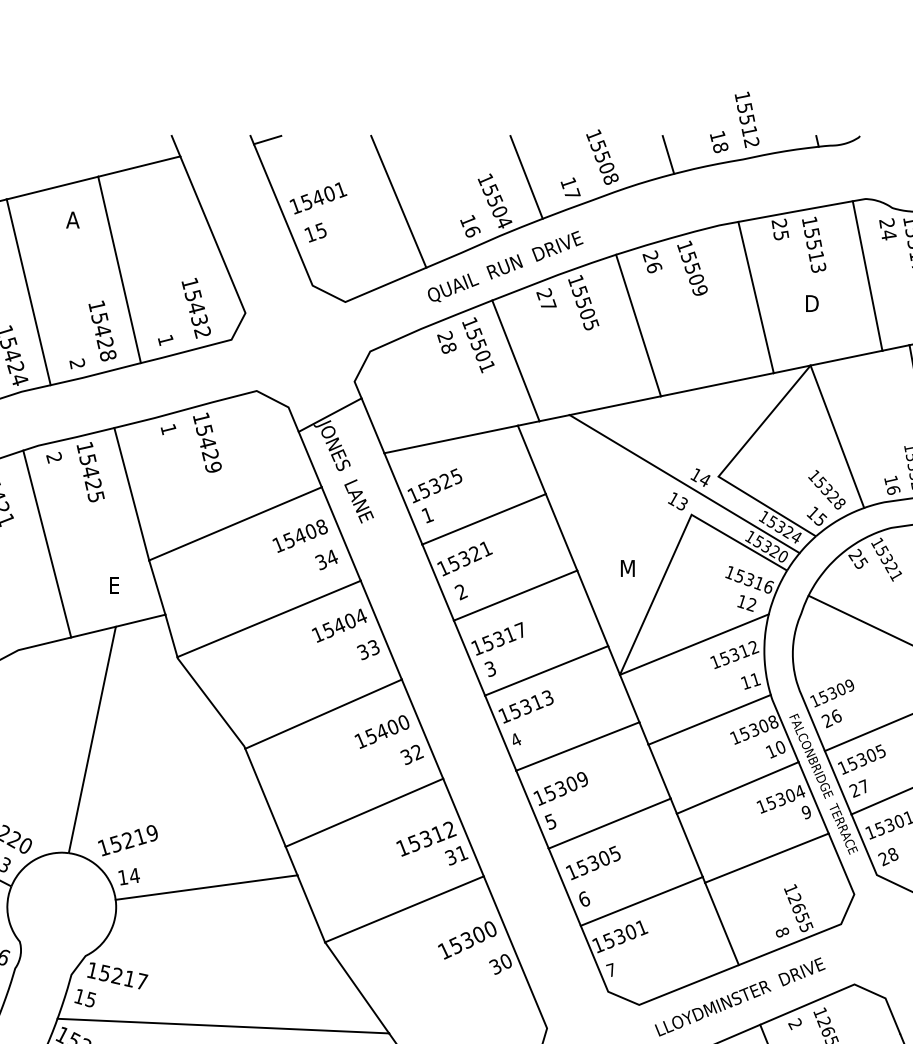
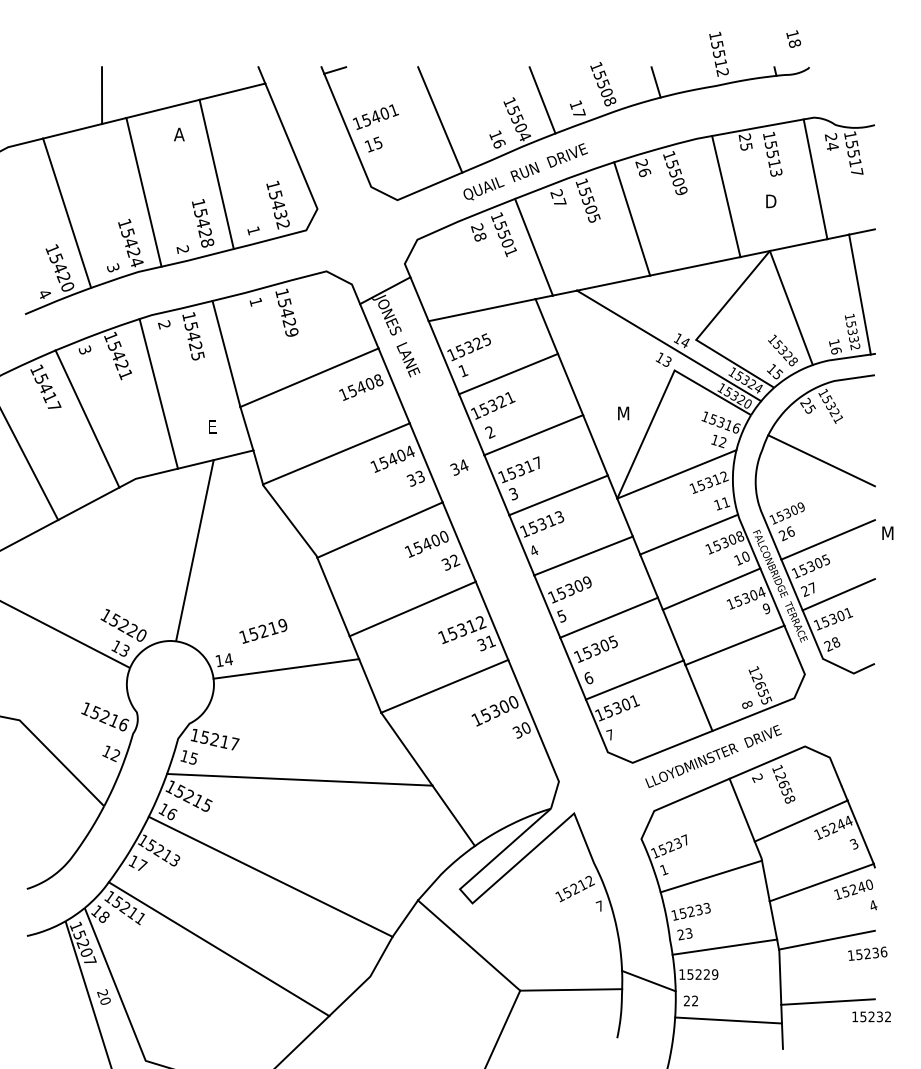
text: (718, 141) -> (793, 38), moved
text: (326, 559) -> (459, 467), moved
text: (128, 840) -> (263, 631), moved

